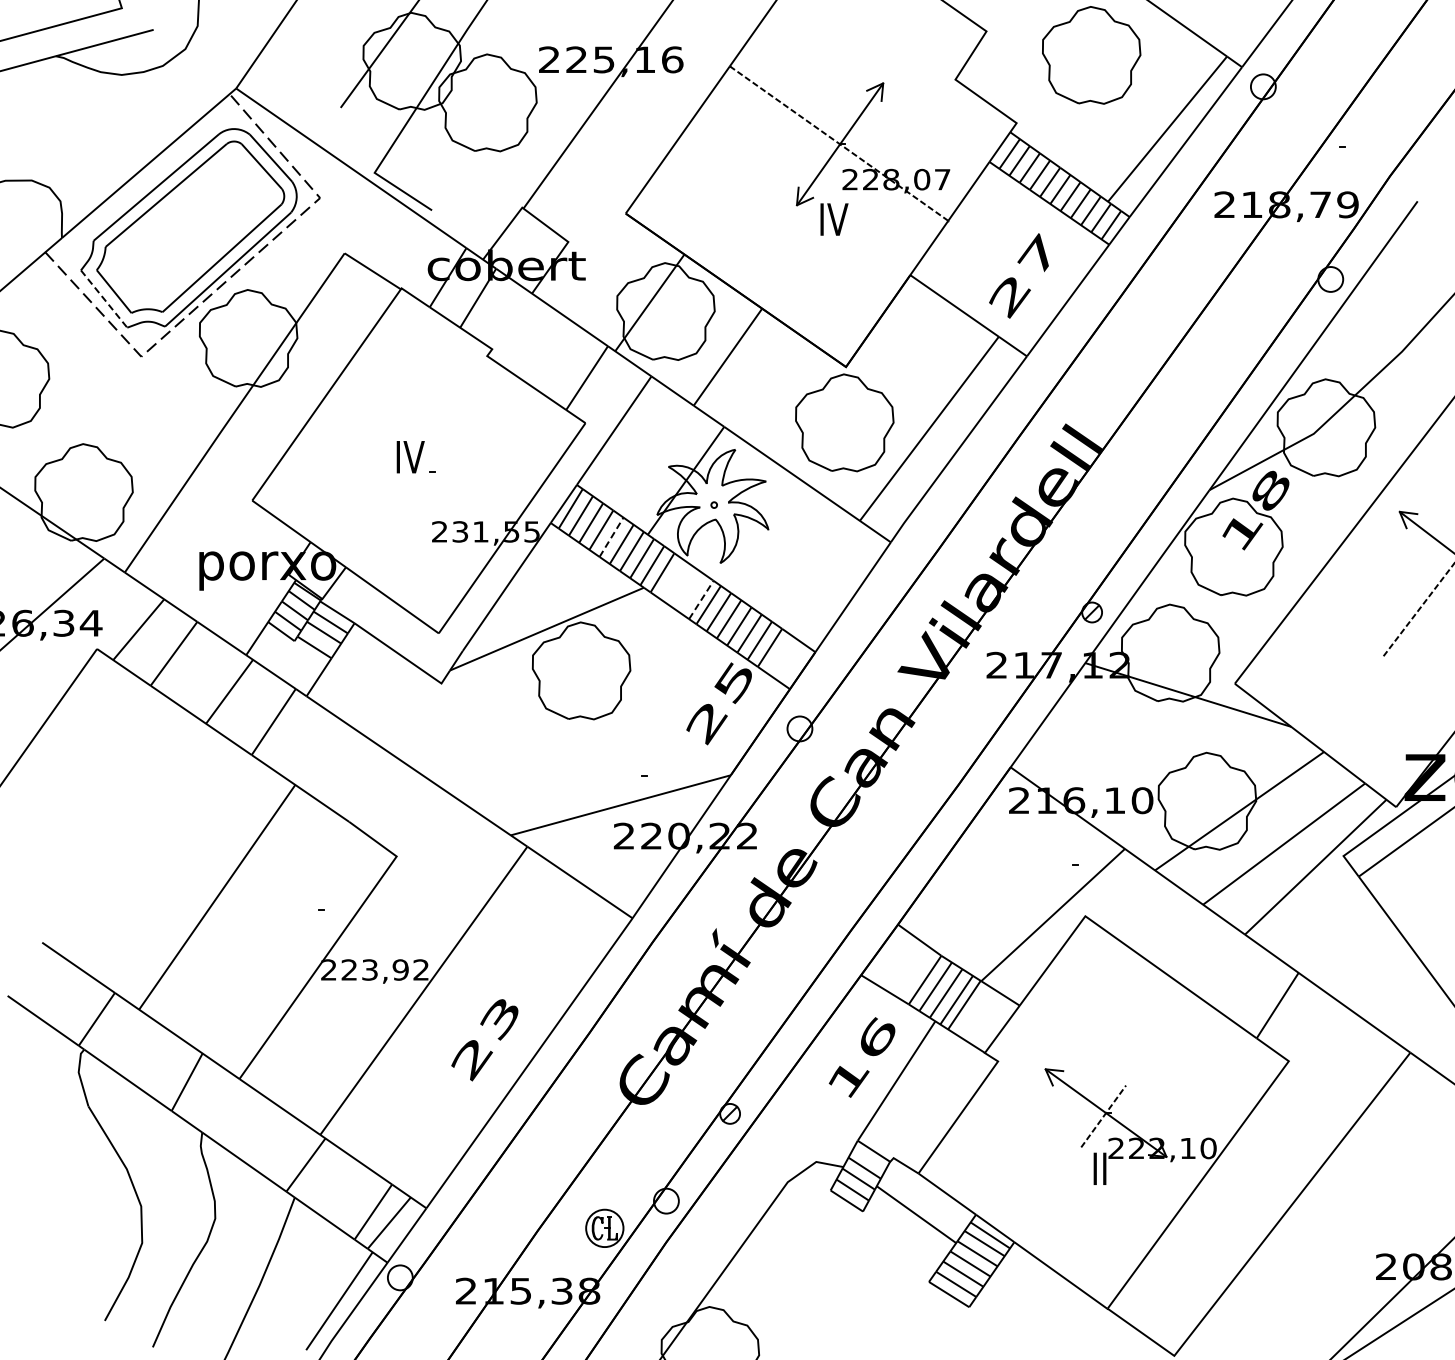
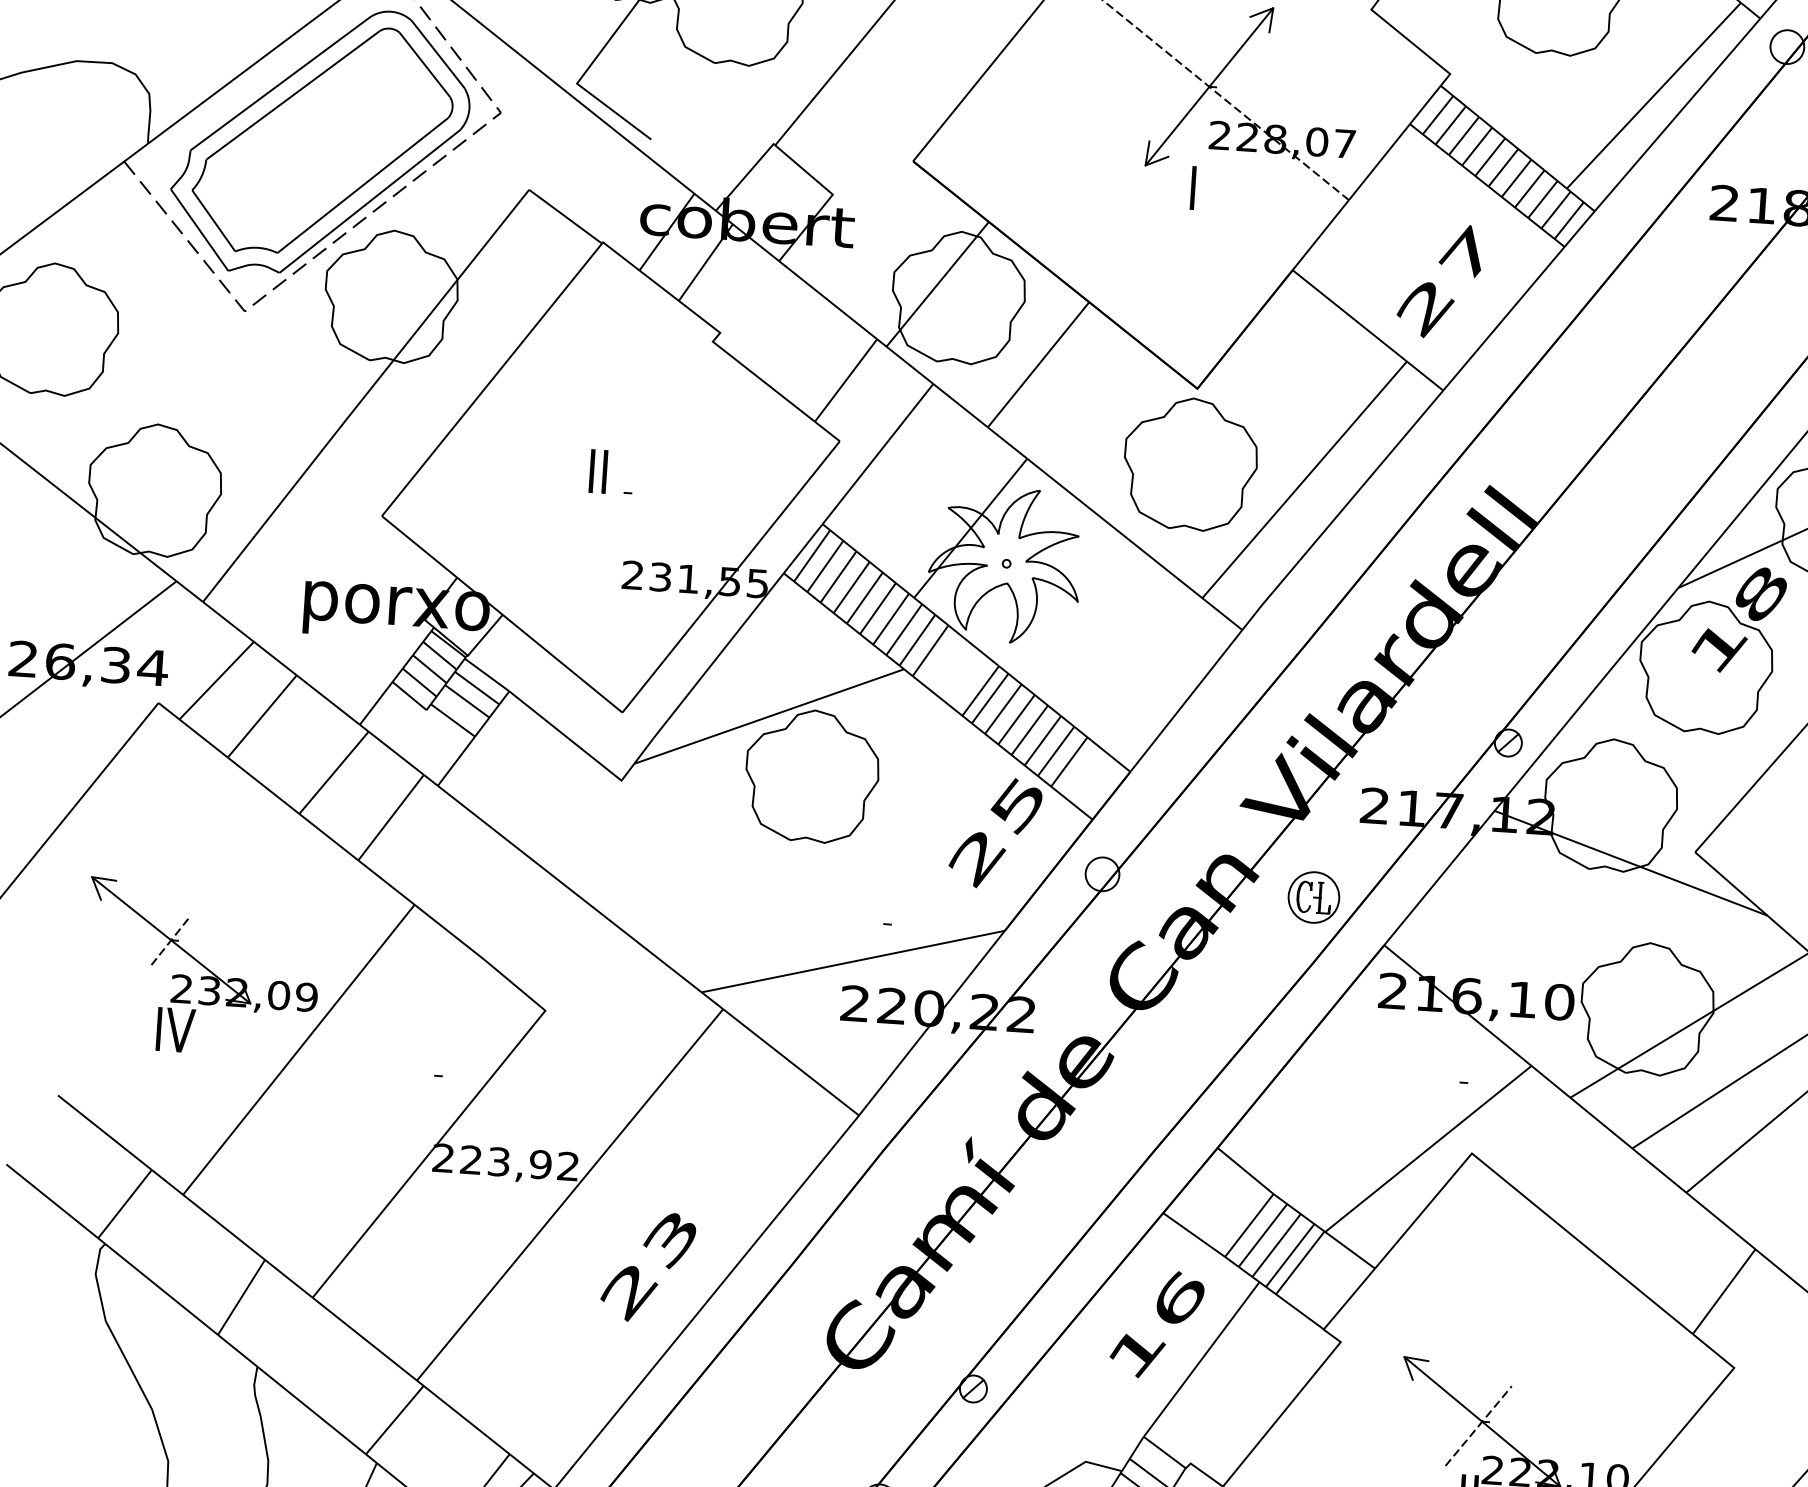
text: (834, 219) -> (1195, 188), IV -> I
line: (104, 299) -> (200, 230), dashed -> solid
text: (410, 457) -> (599, 472), IV -> II
line: (611, 536) -> (864, 596), dashed -> solid
line: (701, 600) -> (980, 691), dashed -> solid
part: (956, 735) -> (1313, 897), added
part: (141, 841) -> (201, 967), added

